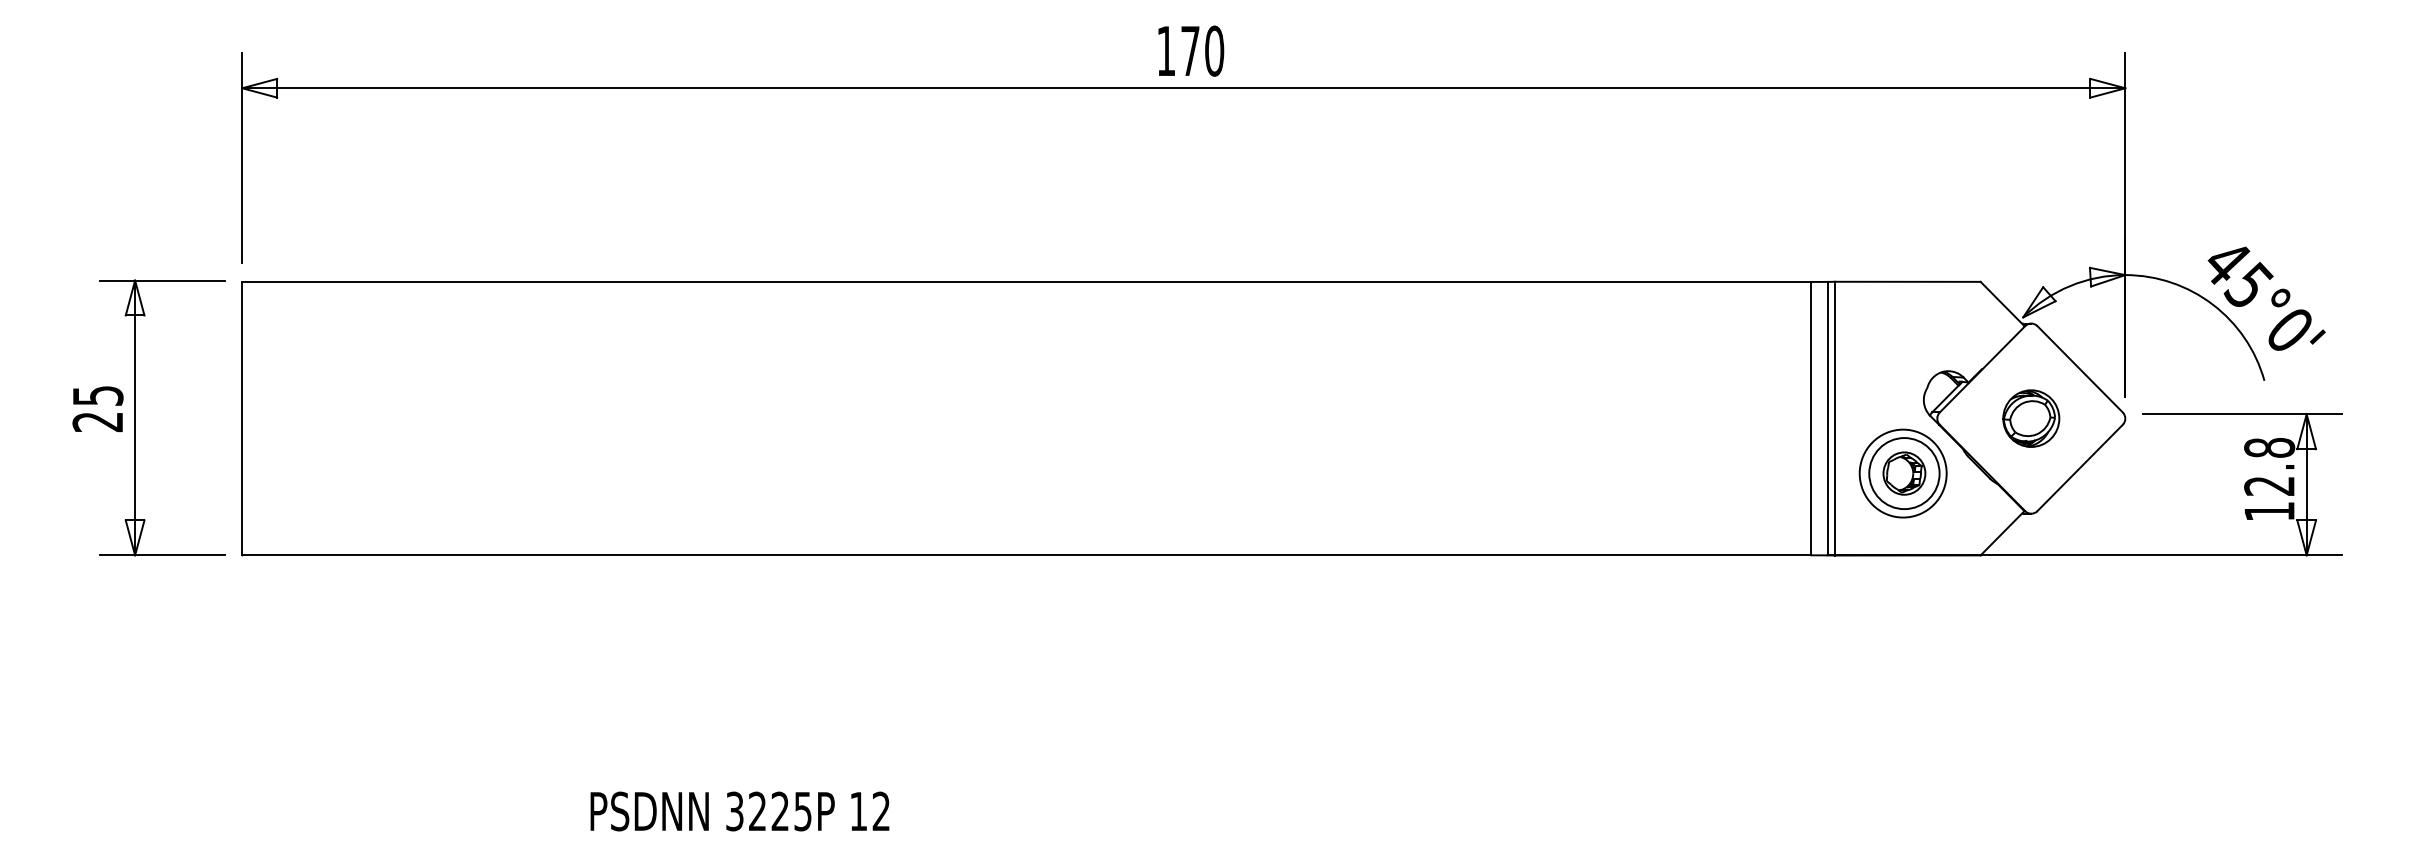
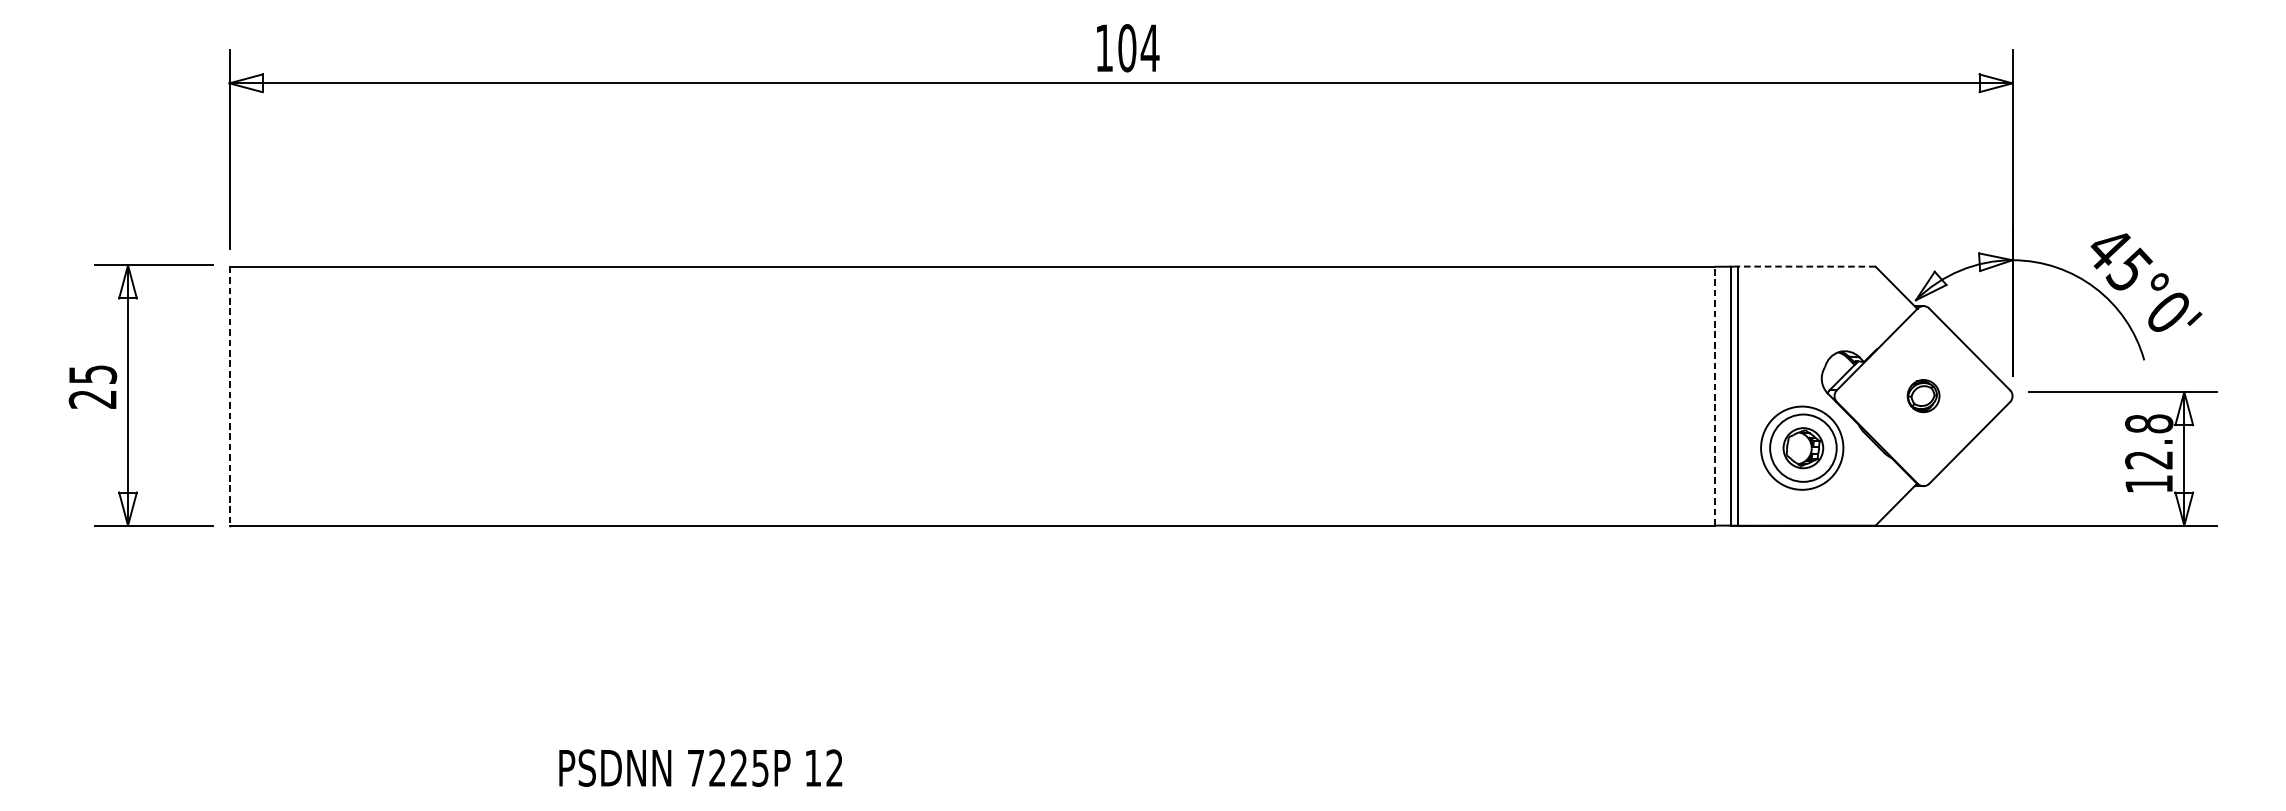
text: (1202, 50) -> (1138, 47), 170 -> 104
line: (1907, 281) -> (1806, 266), solid -> dashed
line: (242, 418) -> (229, 396), solid -> dashed
line: (1810, 418) -> (1714, 396), solid -> dashed
part: (2031, 418) -> (1923, 396), size x0.6
text: (734, 811) -> (695, 768), 3225P -> 7225P

